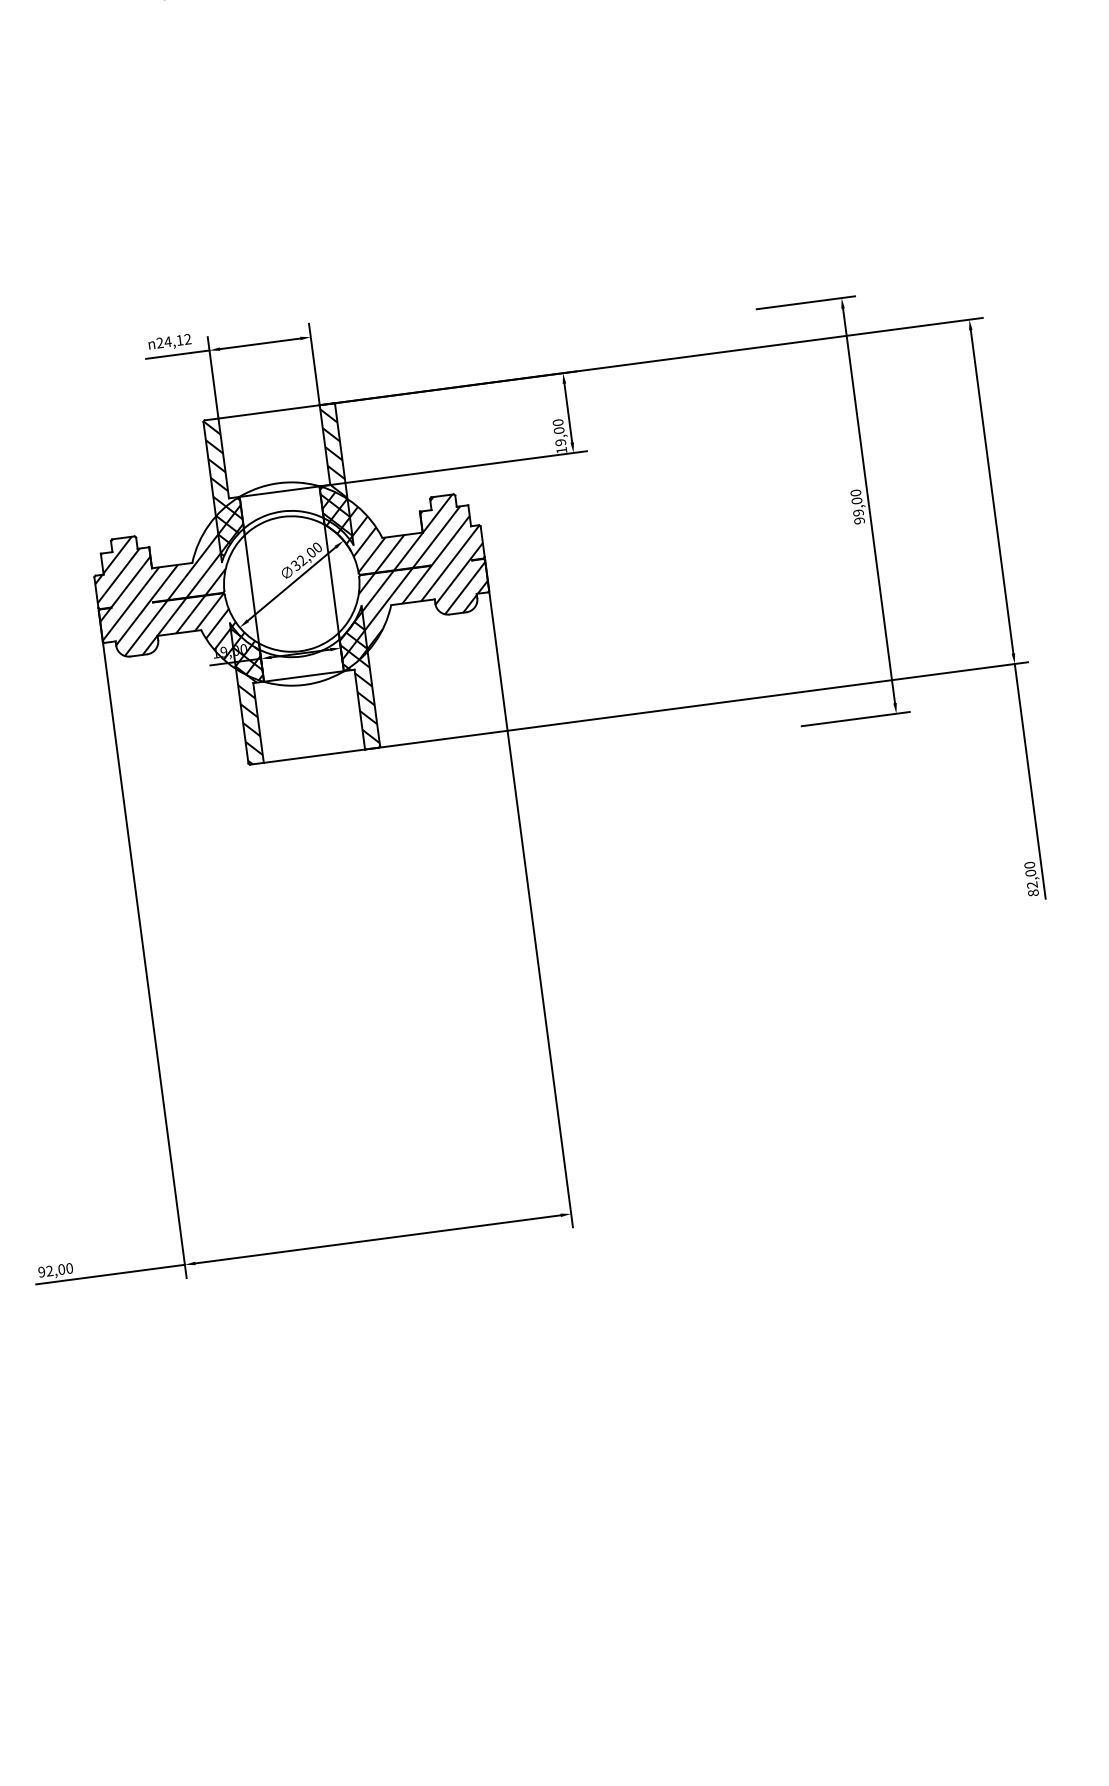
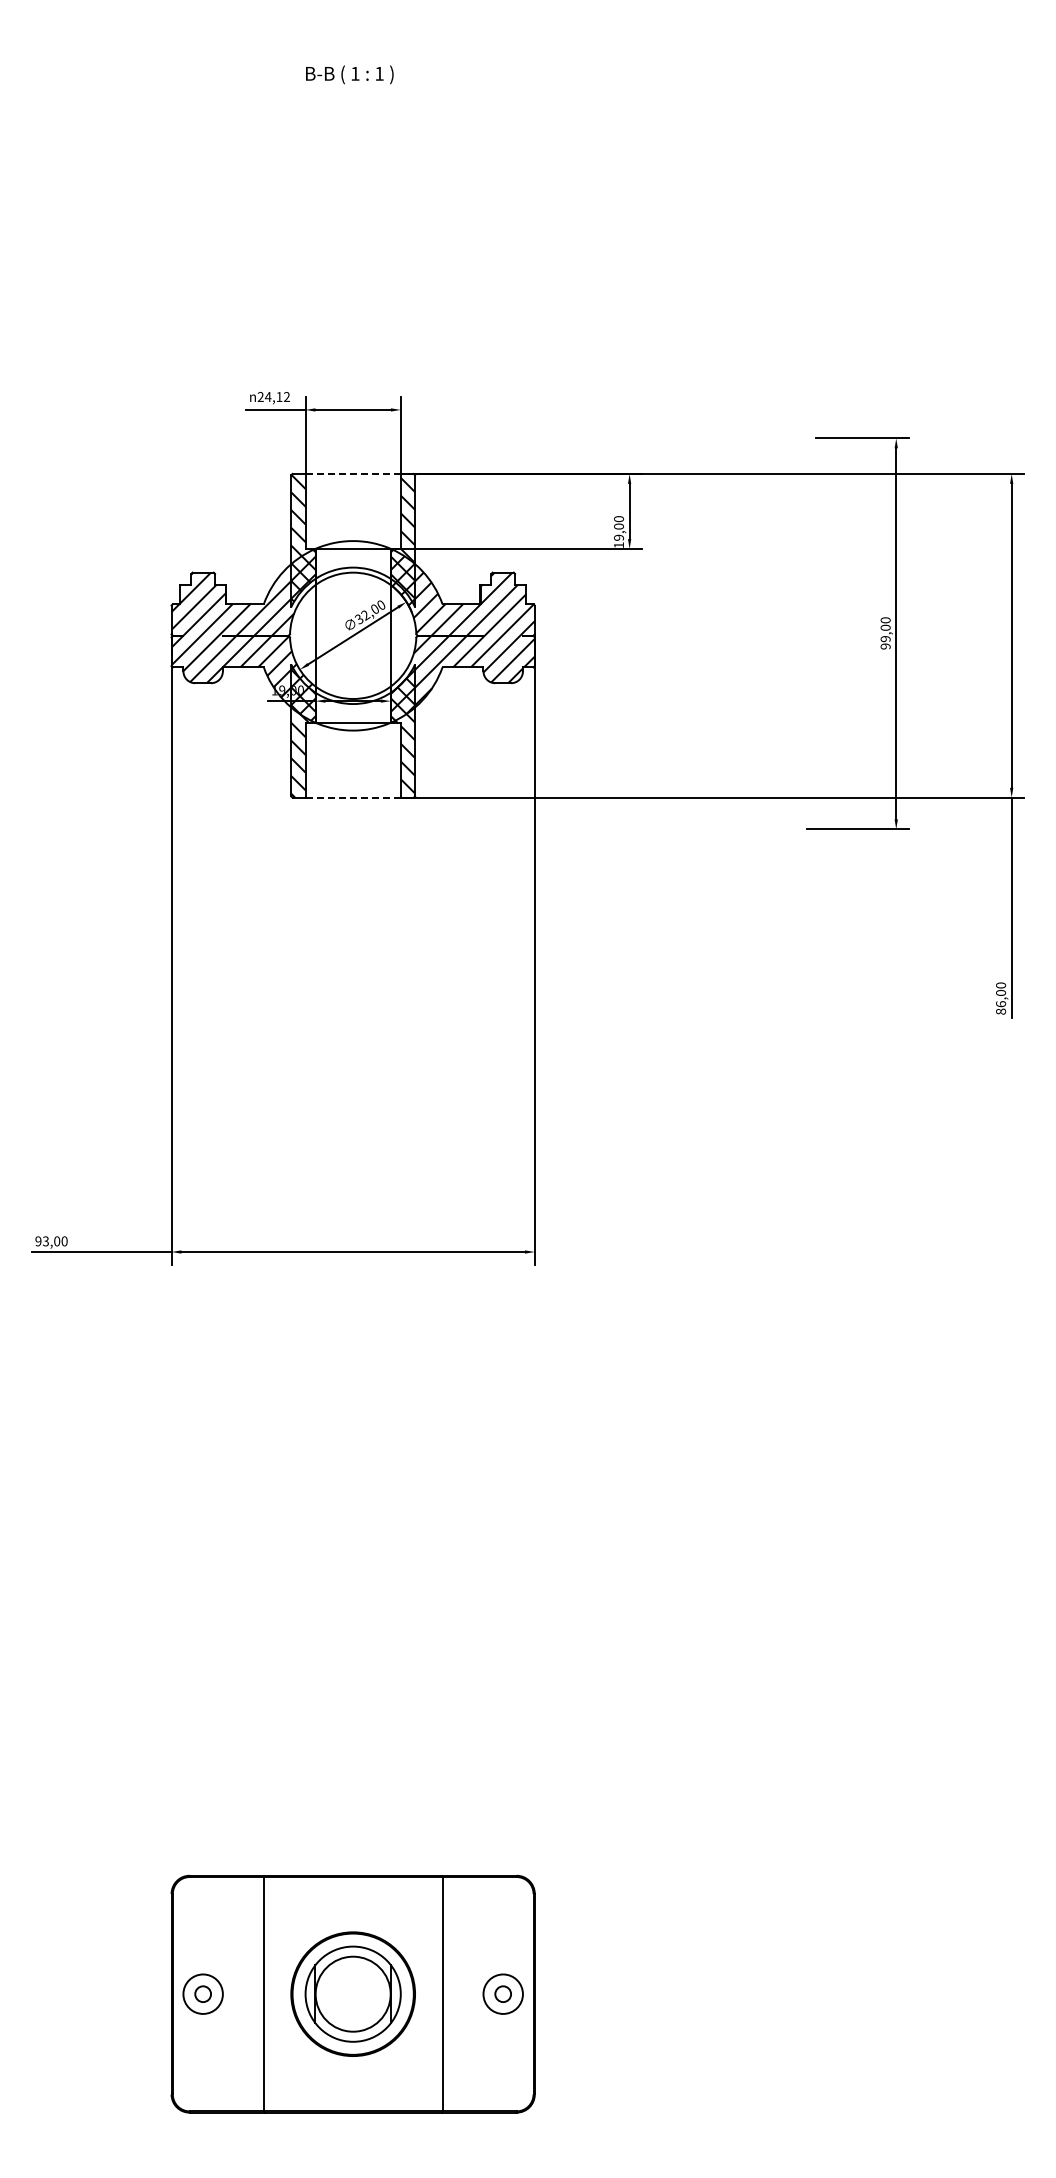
line: (269, 411) -> (353, 473), solid -> dashed
line: (314, 755) -> (353, 797), solid -> dashed
text: (1032, 885) -> (1001, 1004), 82,00 -> 86,00
text: (49, 1271) -> (45, 1241), 92,00 -> 93,00

